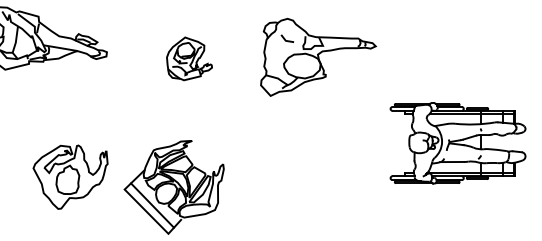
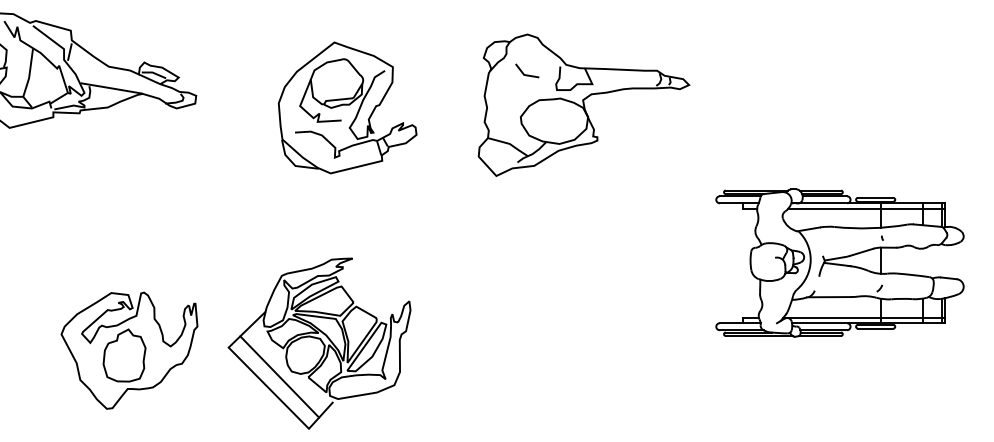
part: (189, 58) -> (347, 107), size x1.67
part: (70, 176) -> (129, 349), moved

